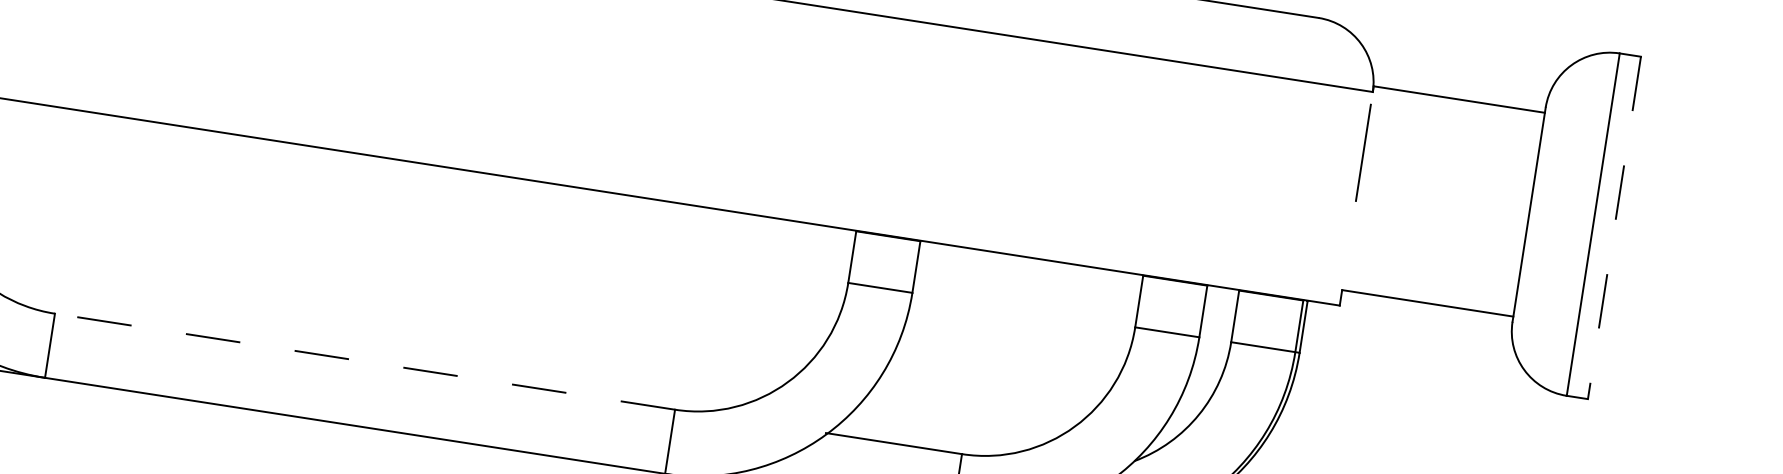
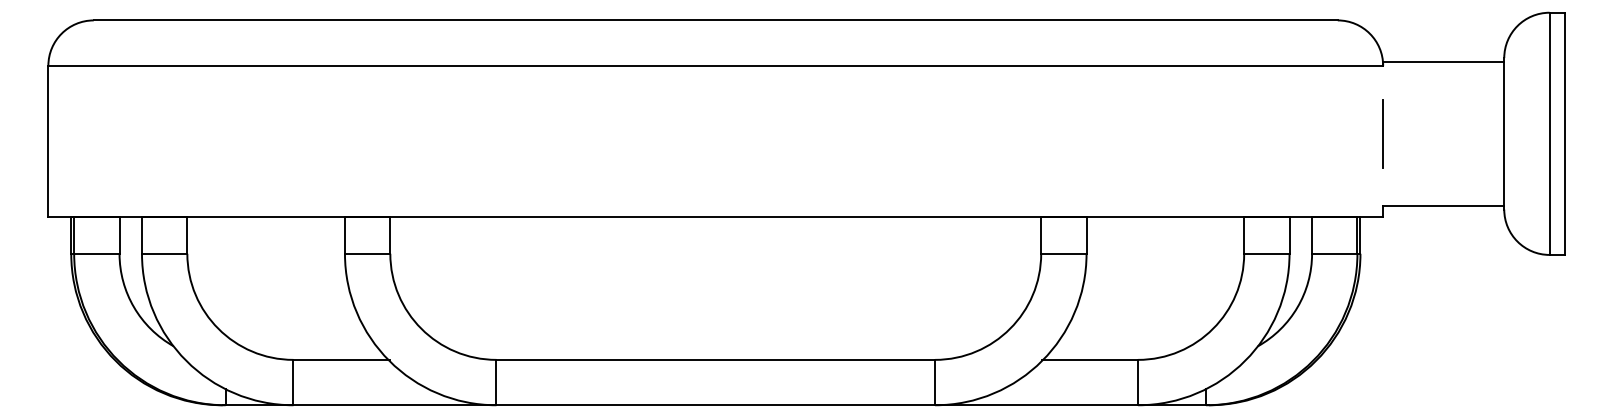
line: (1362, 152) -> (1382, 133), moved
line: (1614, 228) -> (1564, 134), dashed -> solid
line: (364, 361) -> (715, 359), dashed -> solid

